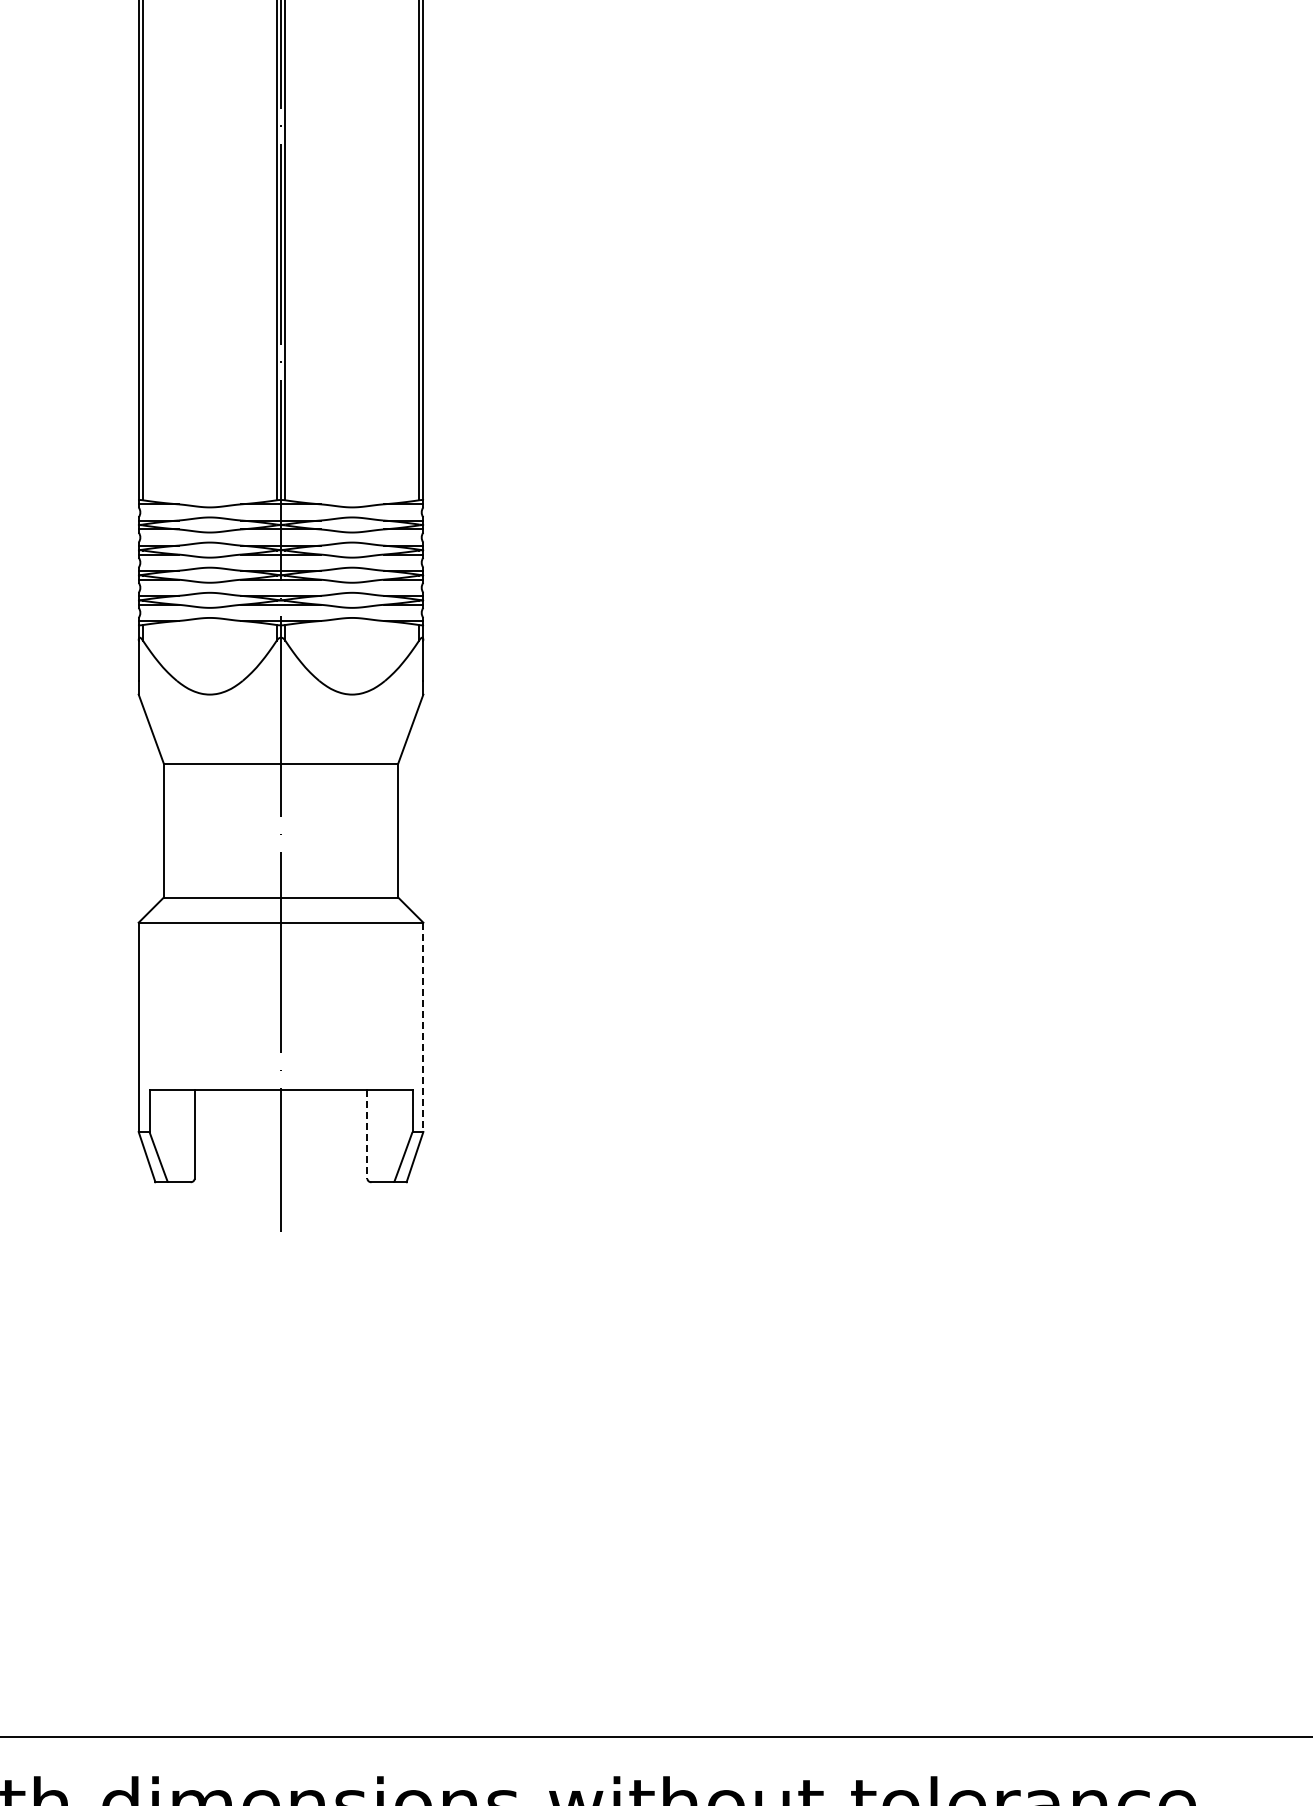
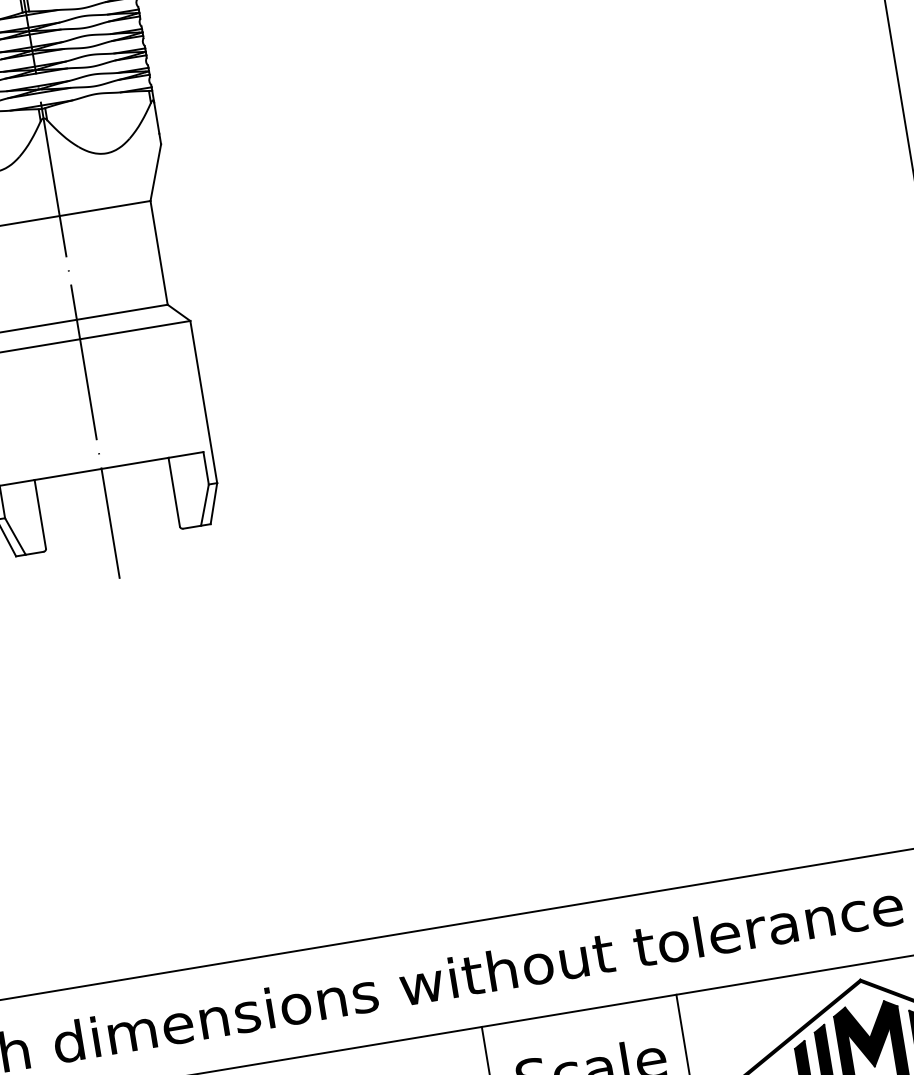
line: (423, 1027) -> (203, 402), dashed -> solid
line: (367, 1135) -> (174, 492), dashed -> solid

